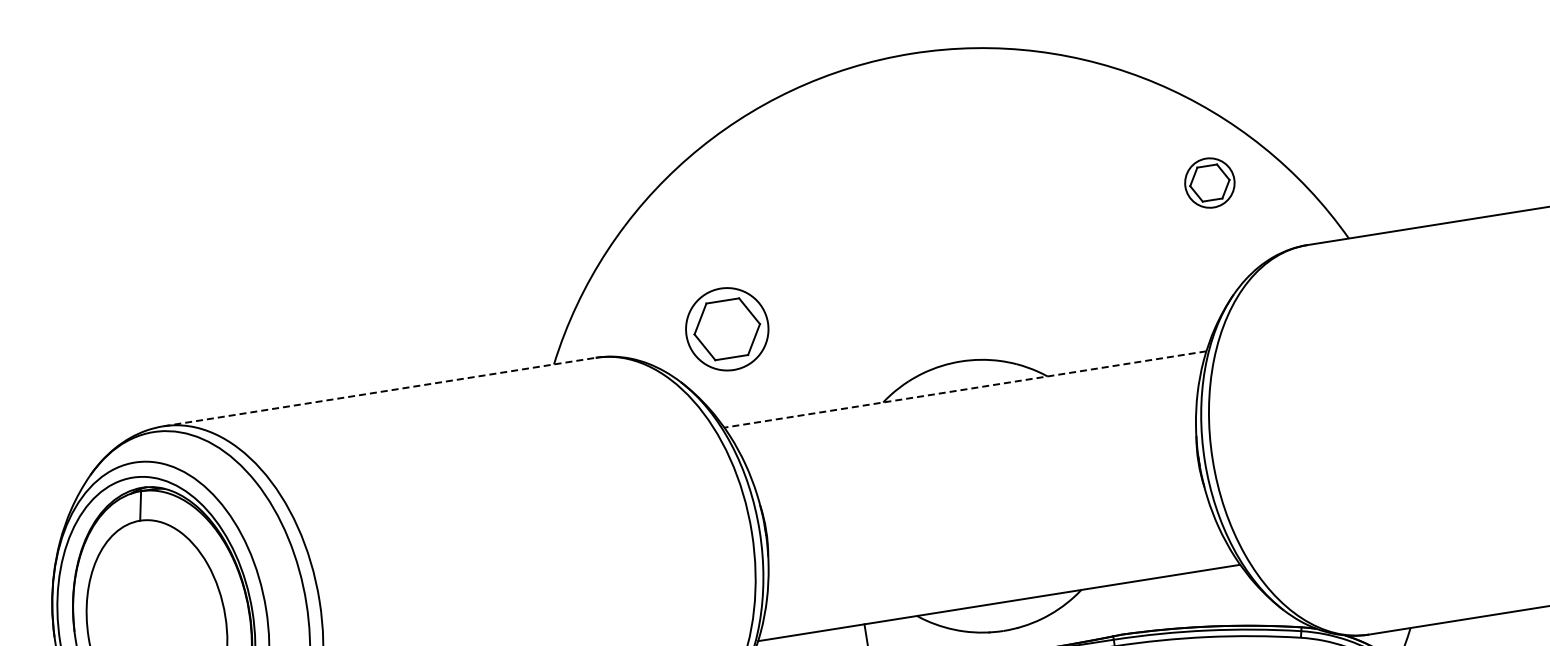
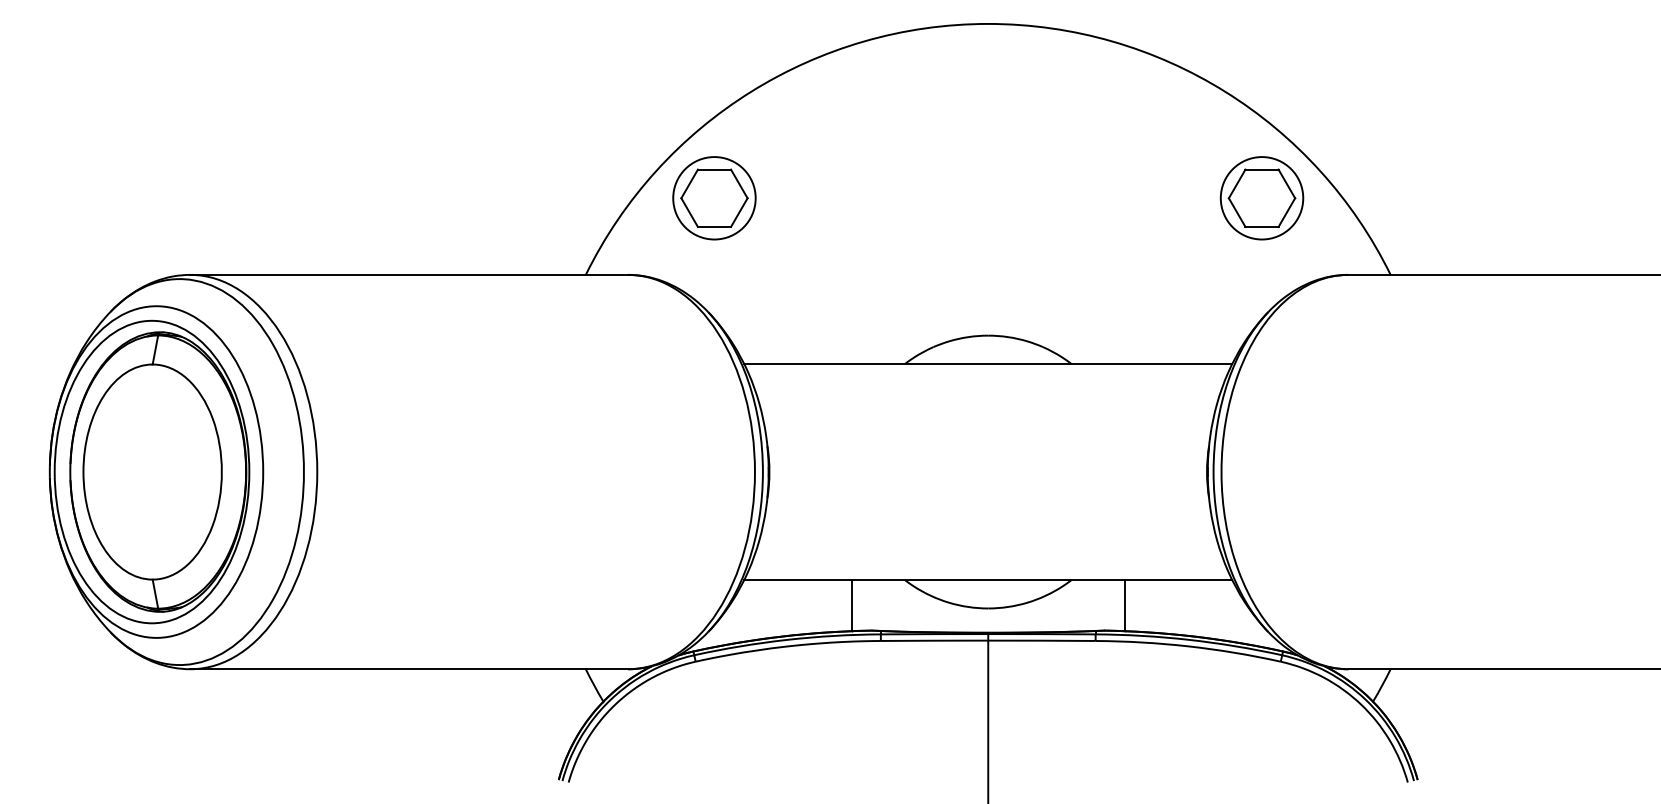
part: (1209, 183) -> (1261, 198), size x1.67
part: (727, 329) -> (714, 198), moved
line: (964, 389) -> (987, 363), dashed -> solid
line: (379, 391) -> (409, 274), dashed -> solid
line: (1137, 606) -> (1124, 605), added

